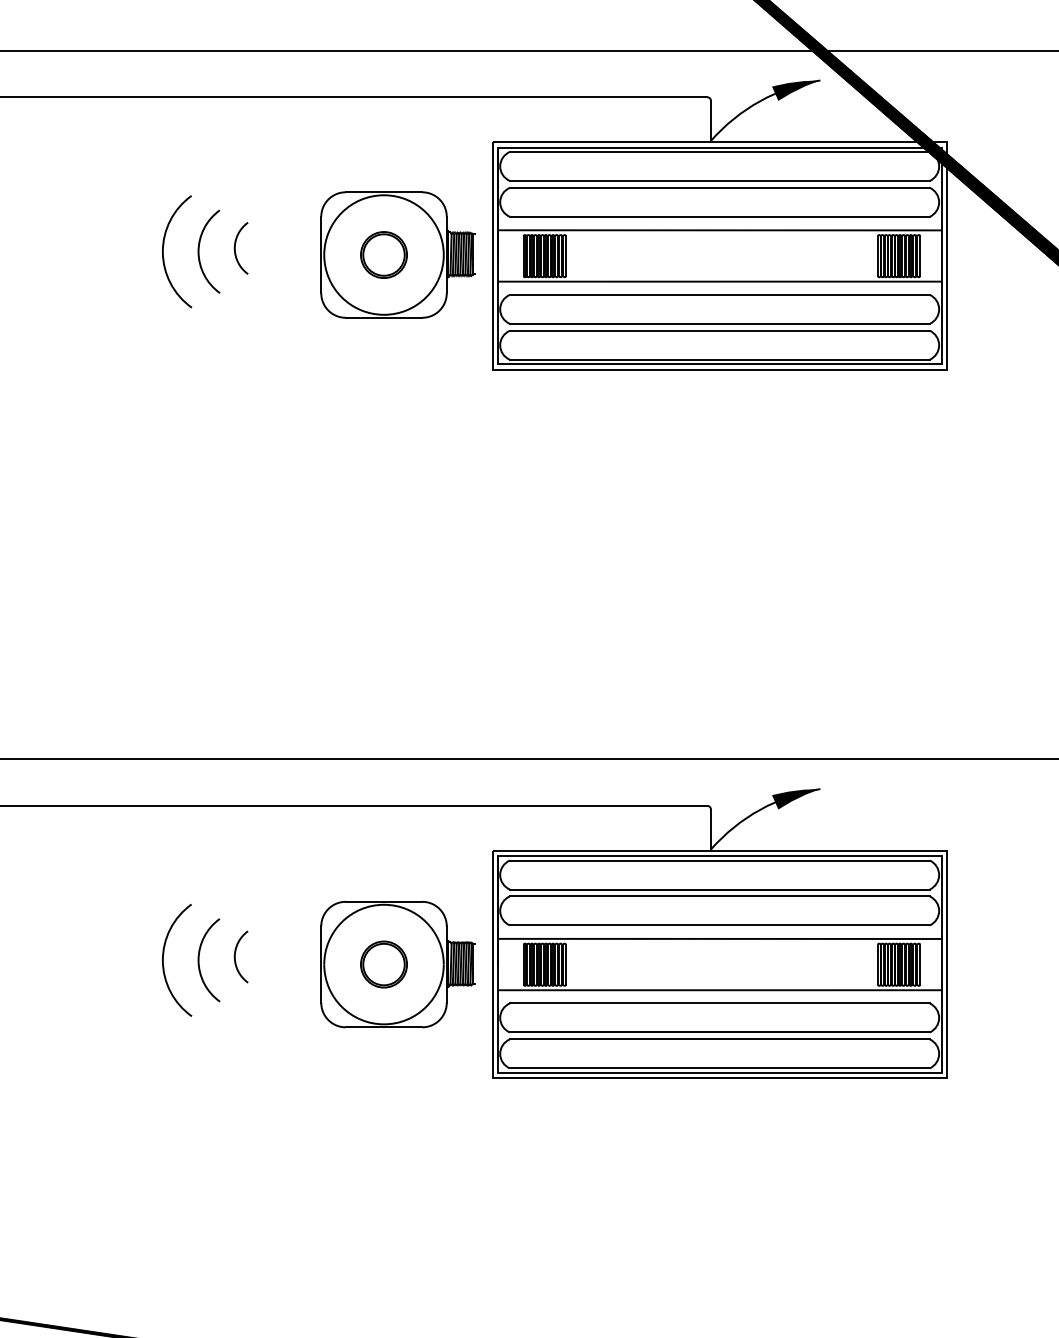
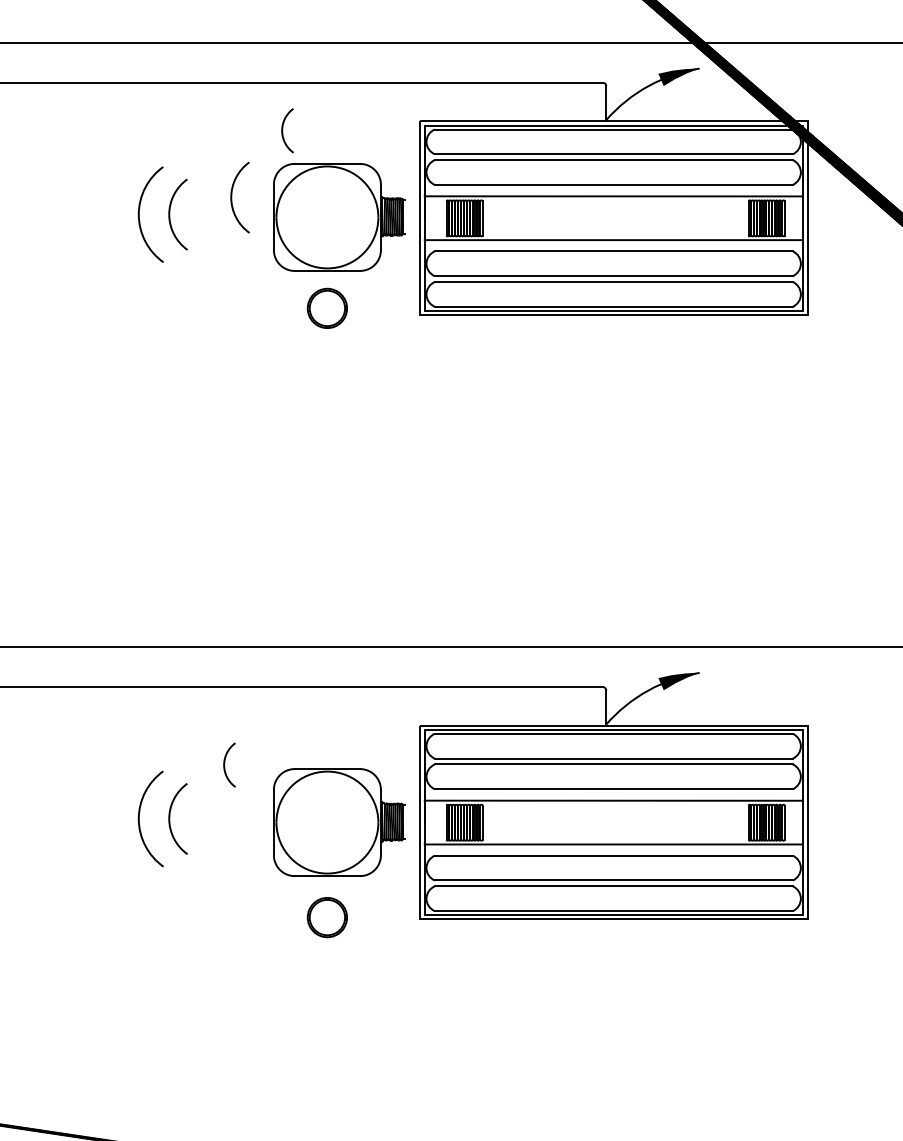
arc: (272, 231) -> (232, 197), added
arc: (236, 248) -> (283, 130), moved
part: (382, 253) -> (326, 307), moved
arc: (236, 956) -> (225, 764), moved
part: (382, 964) -> (326, 917), moved

